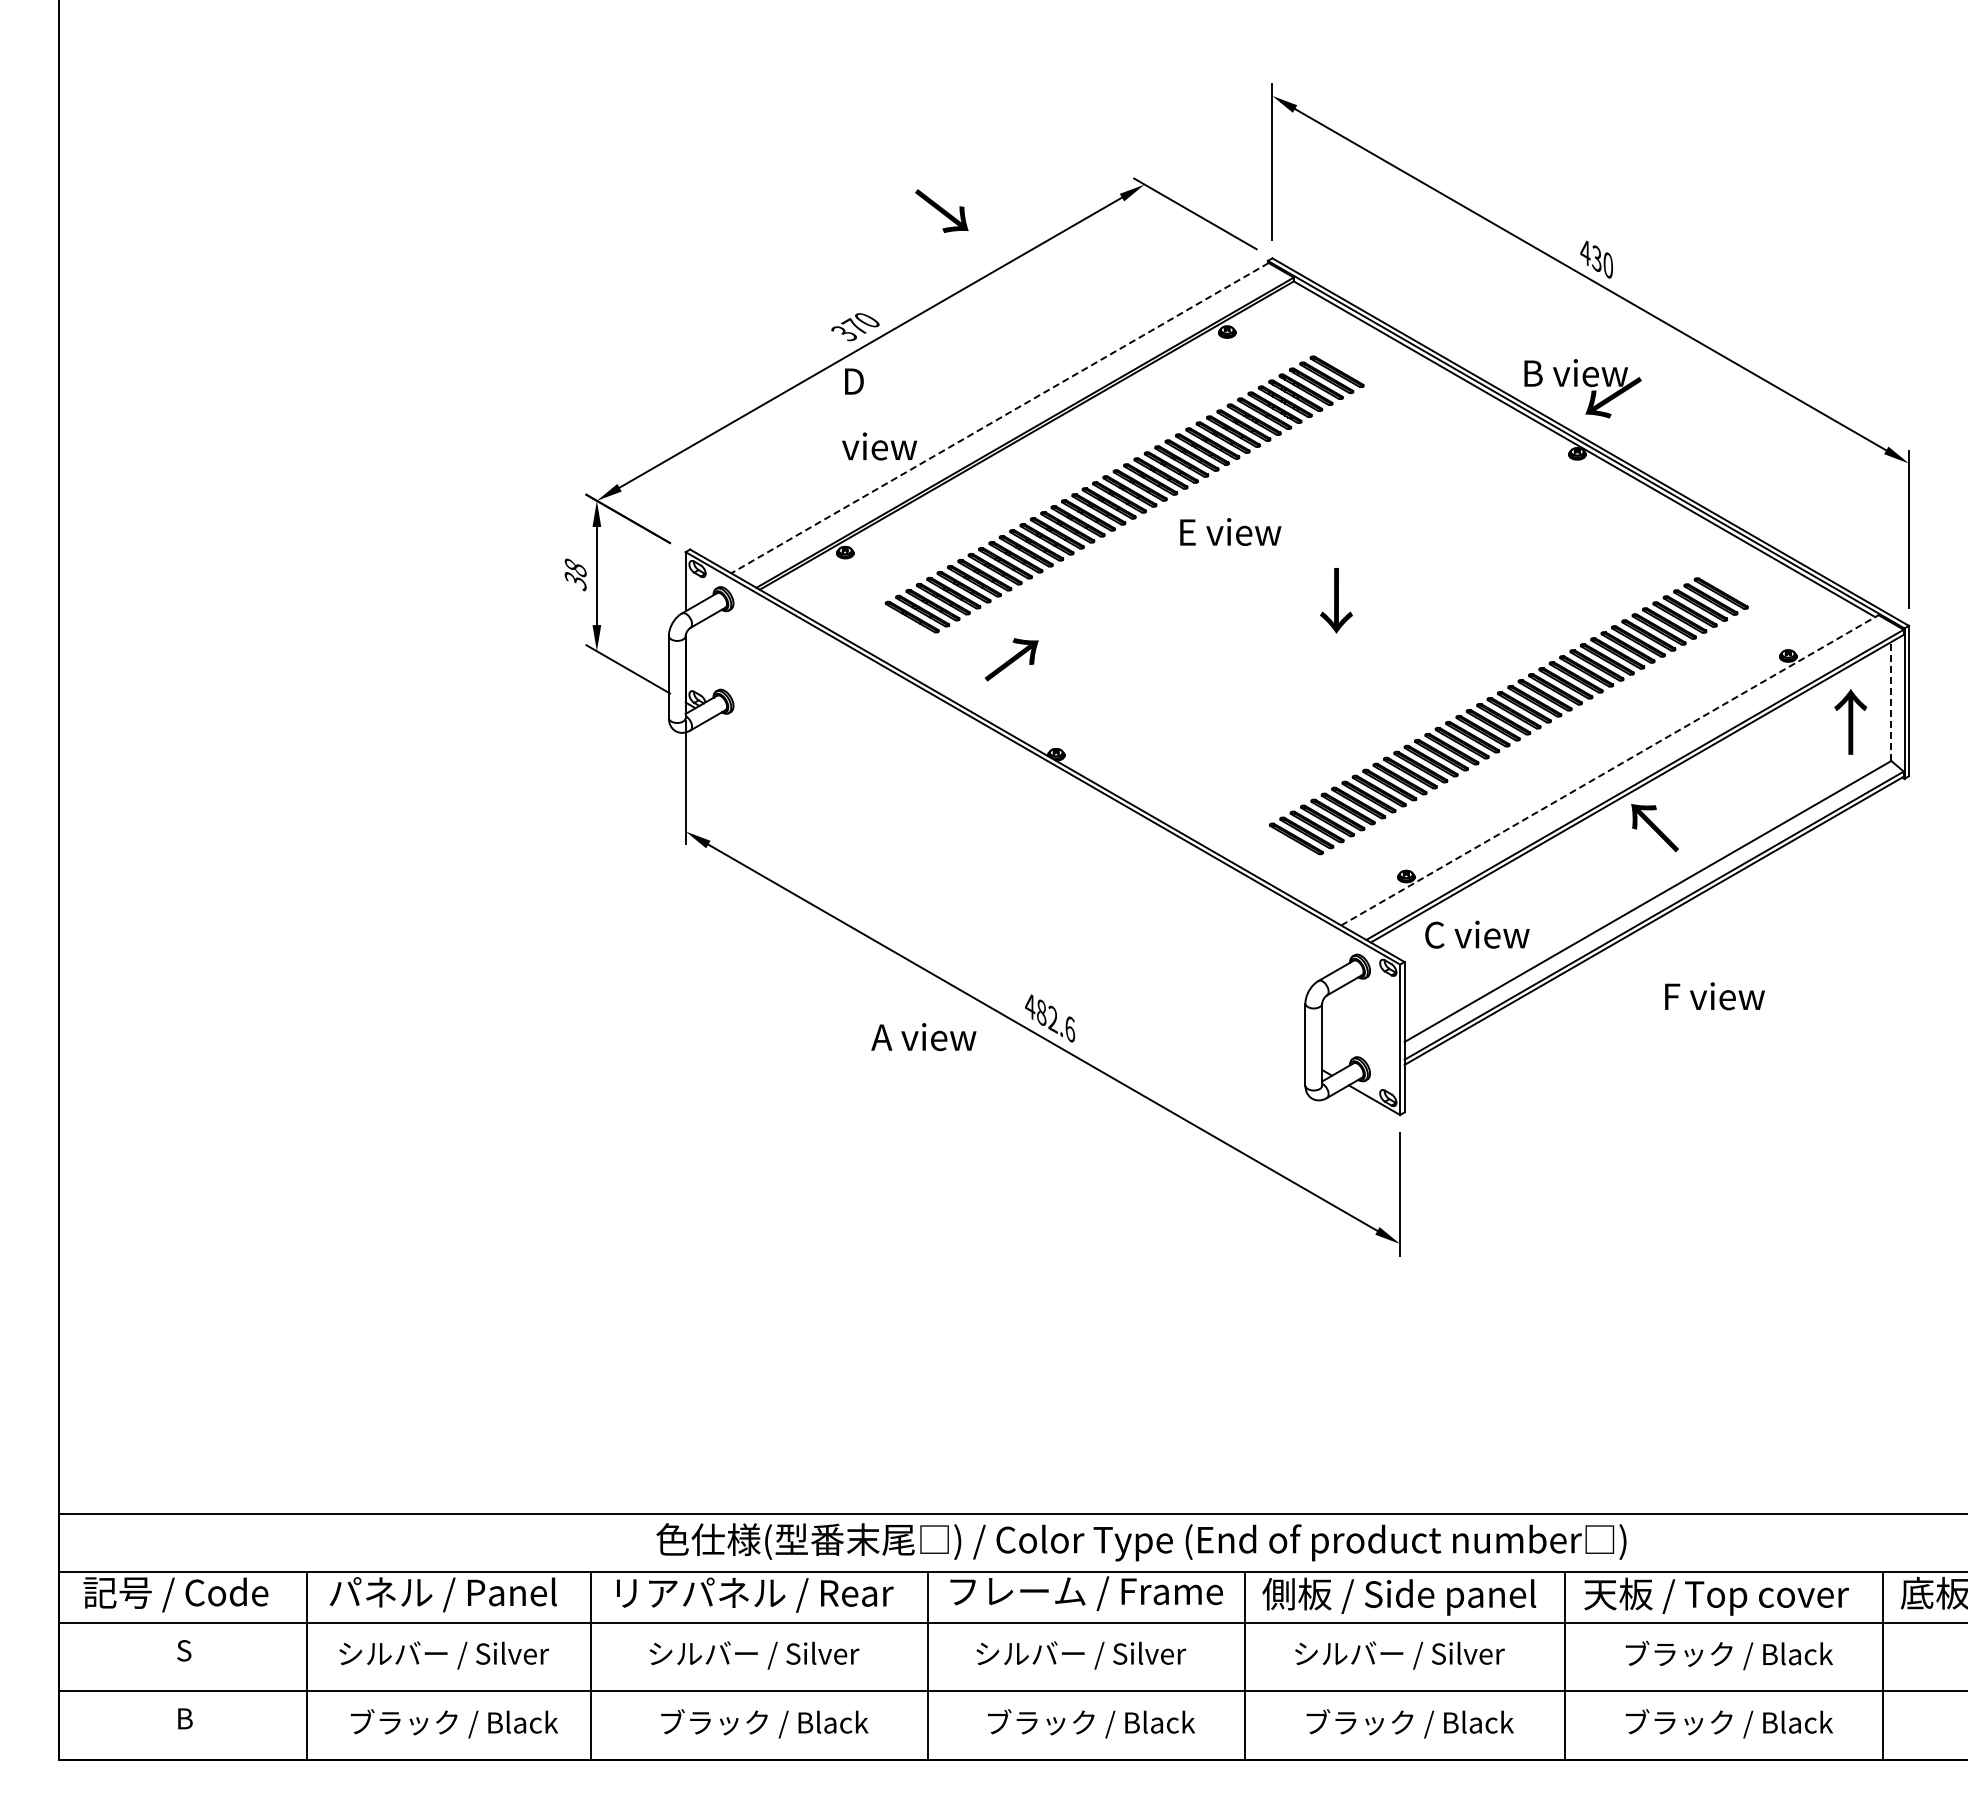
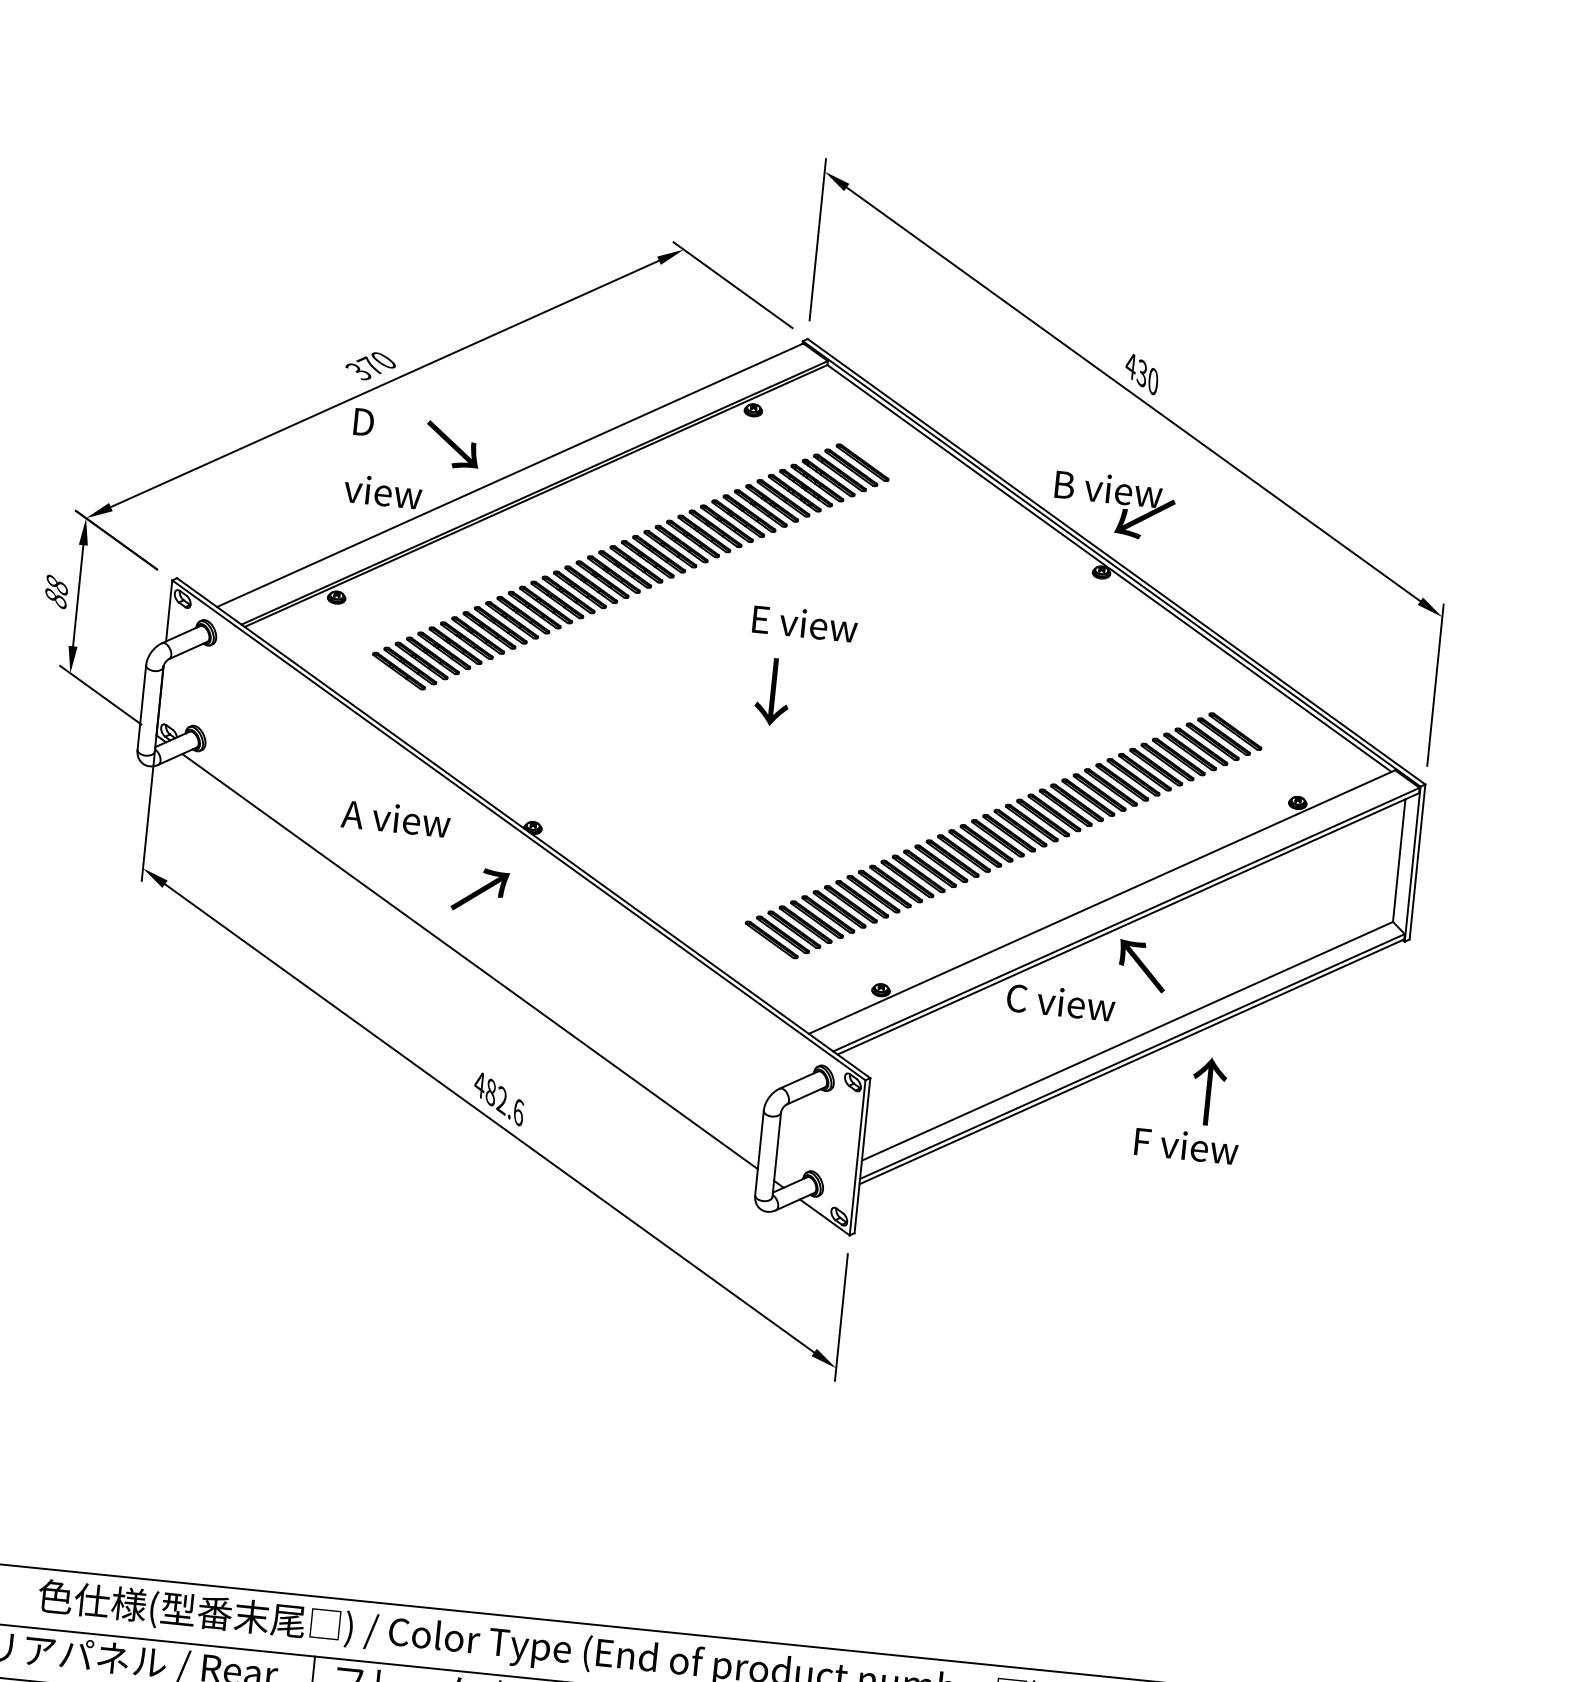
text: (941, 211) -> (452, 445), moved
line: (999, 418) -> (509, 475), dashed -> solid
text: (1230, 531) -> (805, 623), moved
text: (575, 581) -> (55, 599), 38 -> 88
text: (1336, 600) -> (773, 691), moved
text: (1011, 659) -> (480, 890), moved
line: (1891, 701) -> (1399, 860), dashed -> solid
text: (1850, 721) -> (1208, 1091), moved
line: (1610, 770) -> (1102, 902), dashed -> solid
line: (1008, 888) -> (469, 960), added
text: (1477, 934) -> (1061, 1002), moved
text: (923, 1037) -> (395, 819), moved

